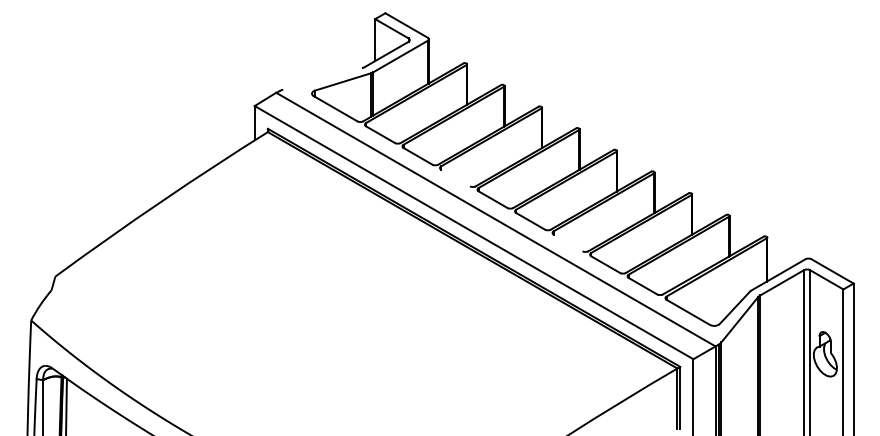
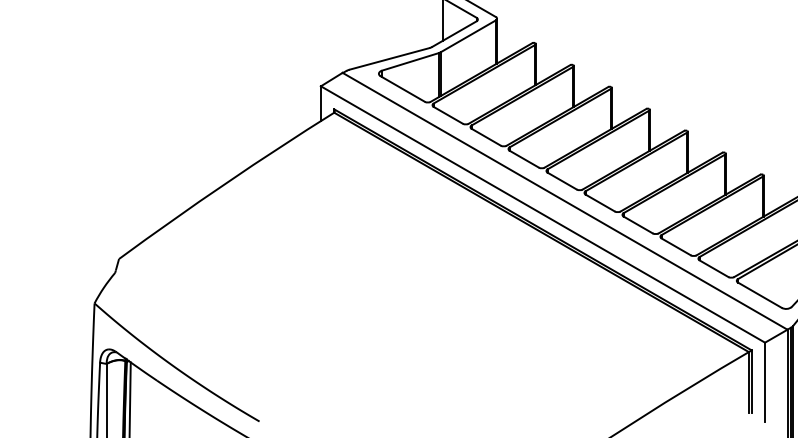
line: (322, 78) -> (389, 58), added
line: (455, 177) -> (524, 158), added
line: (567, 242) -> (637, 224), added

